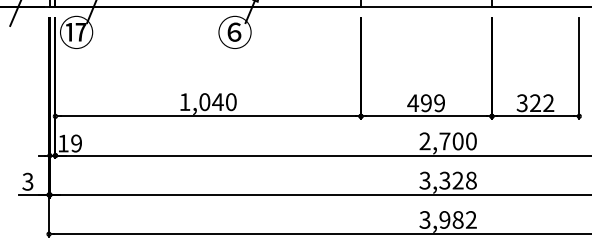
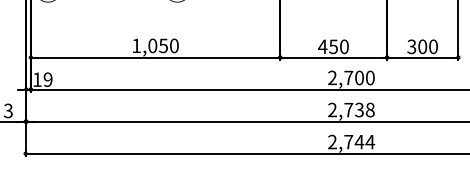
text: (217, 102) -> (163, 46), 1,040 -> 1,050
text: (432, 103) -> (338, 47), 499 -> 450
text: (542, 103) -> (428, 47), 322 -> 300
text: (441, 180) -> (345, 109), 3,328 -> 2,738
text: (448, 219) -> (351, 141), 3,982 -> 2,744

